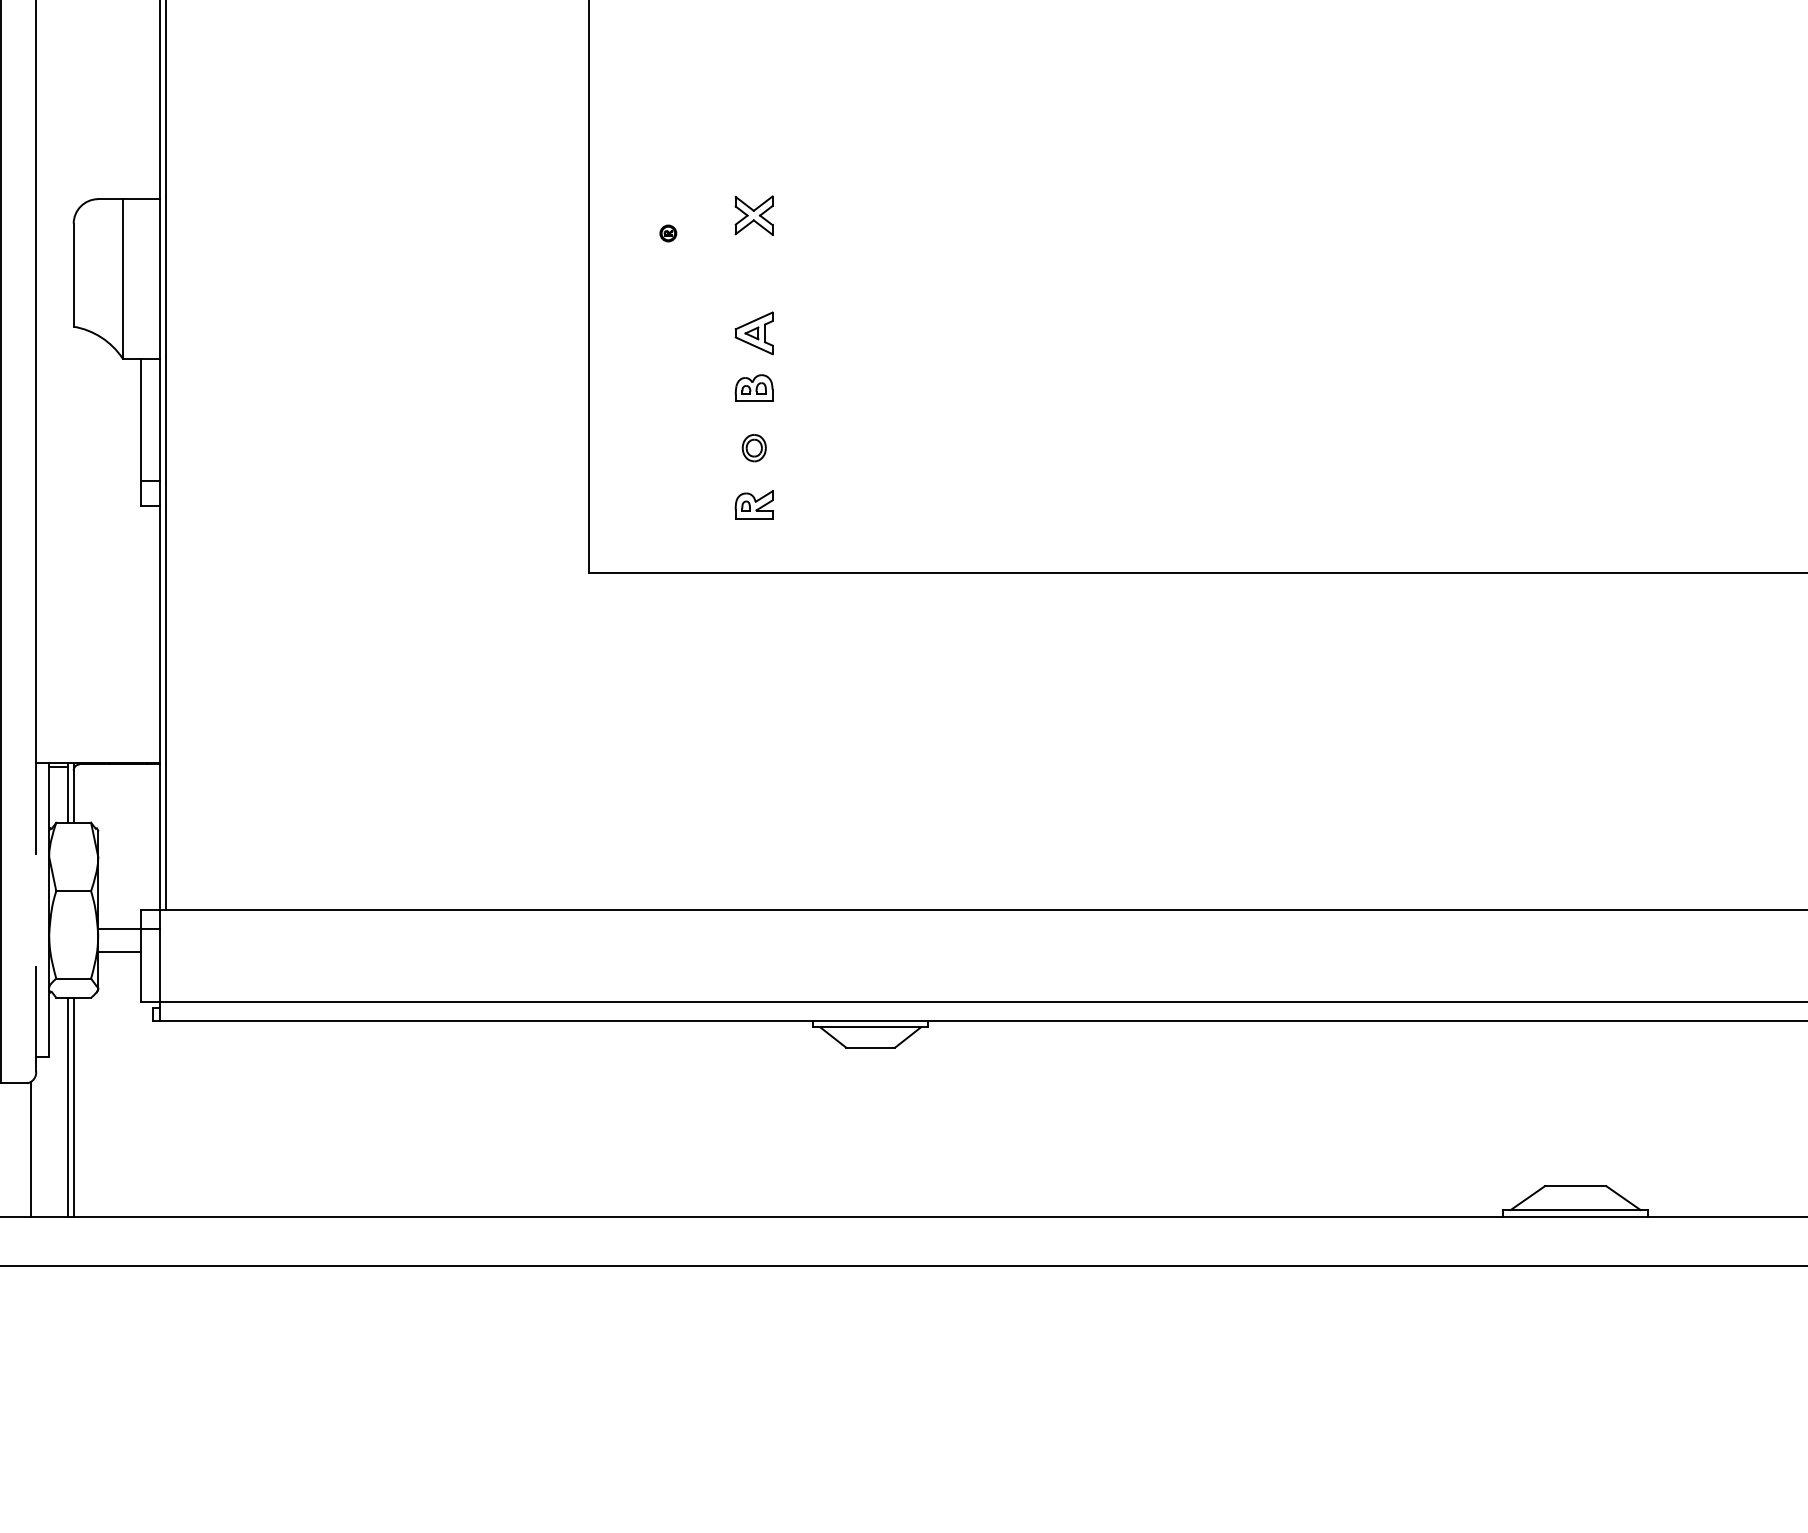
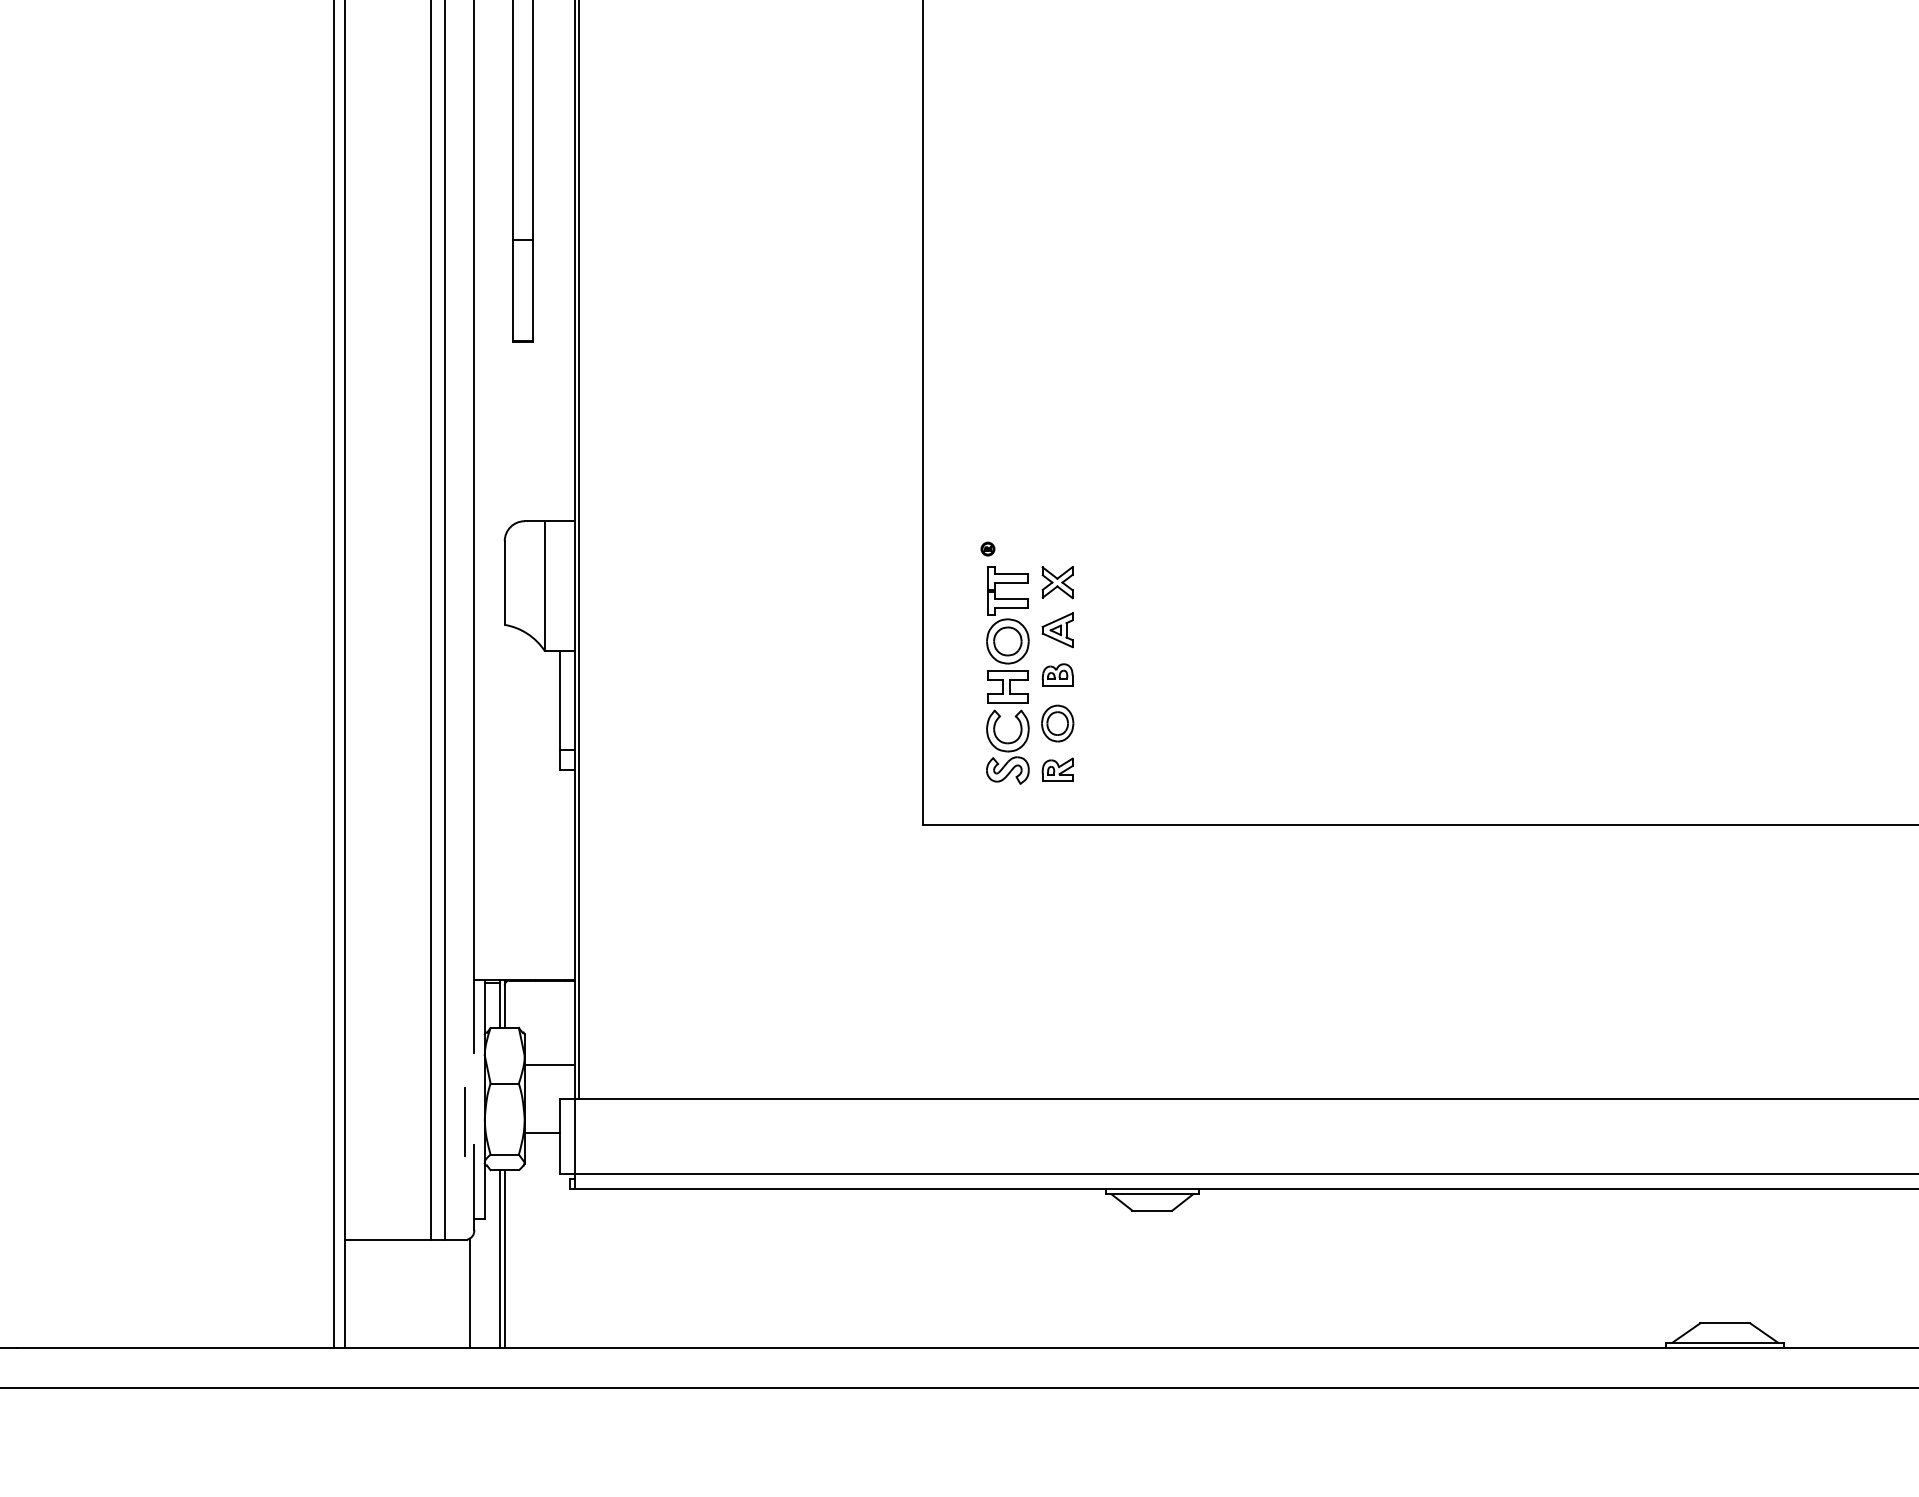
part: (753, 215) -> (1057, 582), moved
part: (692, 389) -> (1007, 675), added
part: (753, 448) -> (1057, 723), size x1.67
line: (128, 929) -> (549, 1065), moved
line: (24, 939) -> (464, 1122), added

